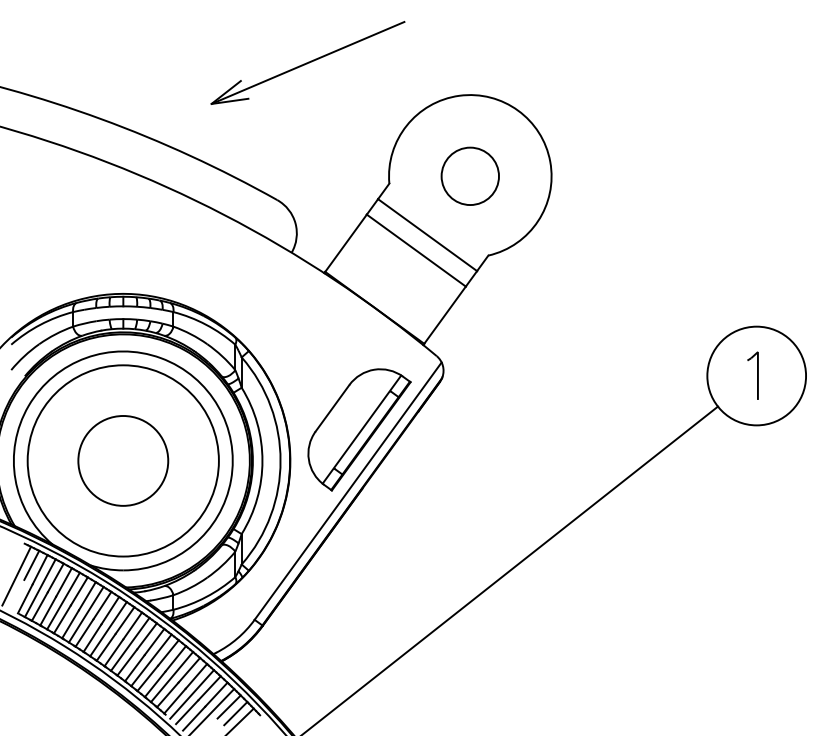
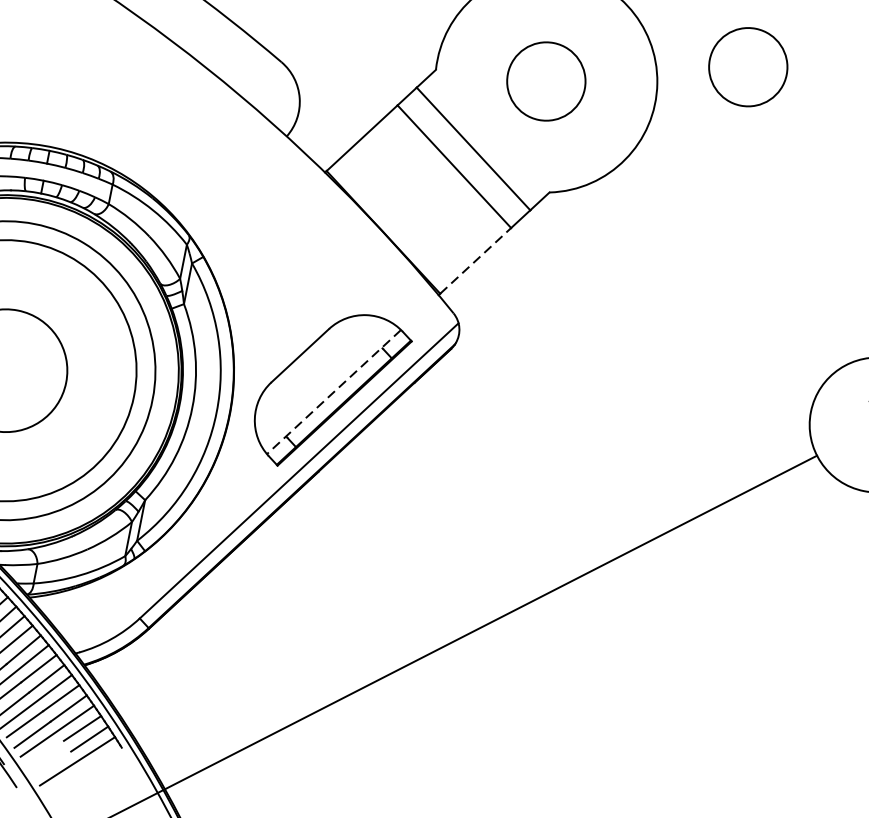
circle: (612, 136) -> (747, 65), added
line: (445, 314) -> (476, 260), solid -> dashed
line: (361, 429) -> (333, 391), solid -> dashed

